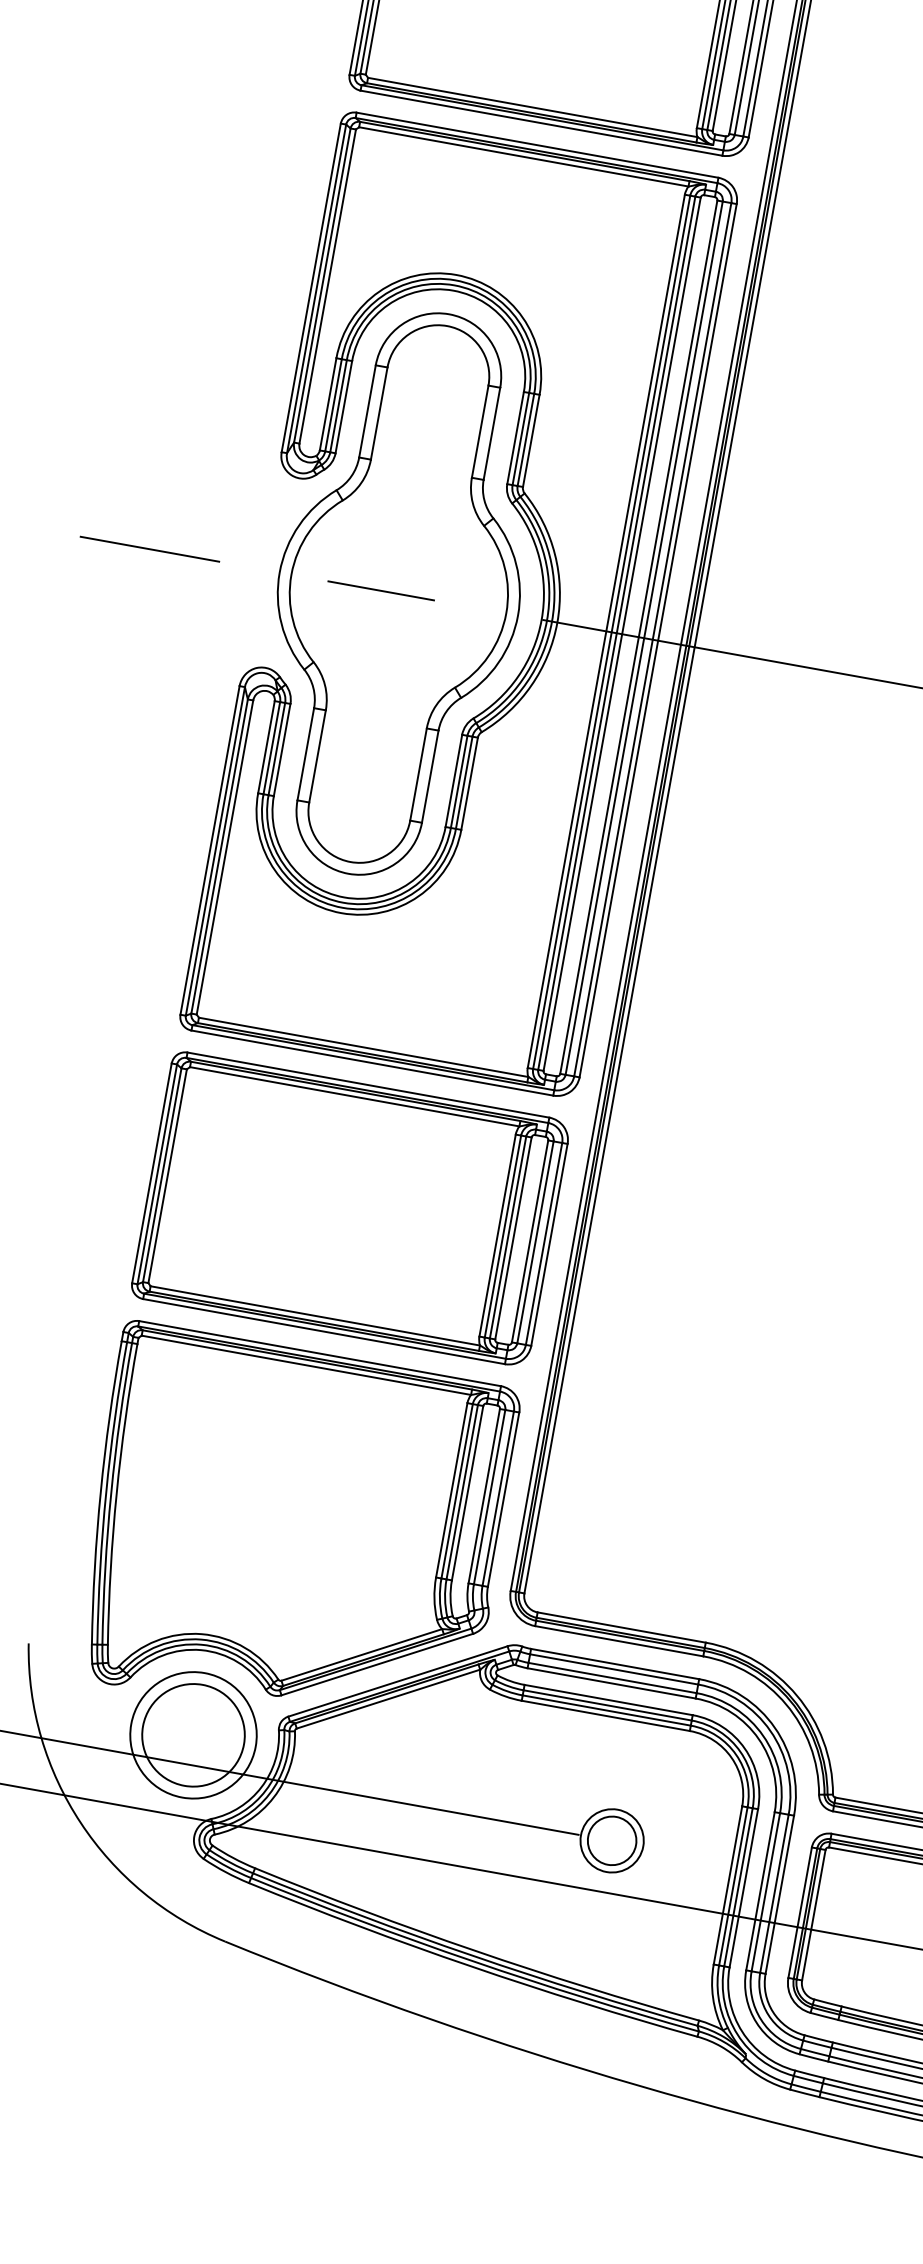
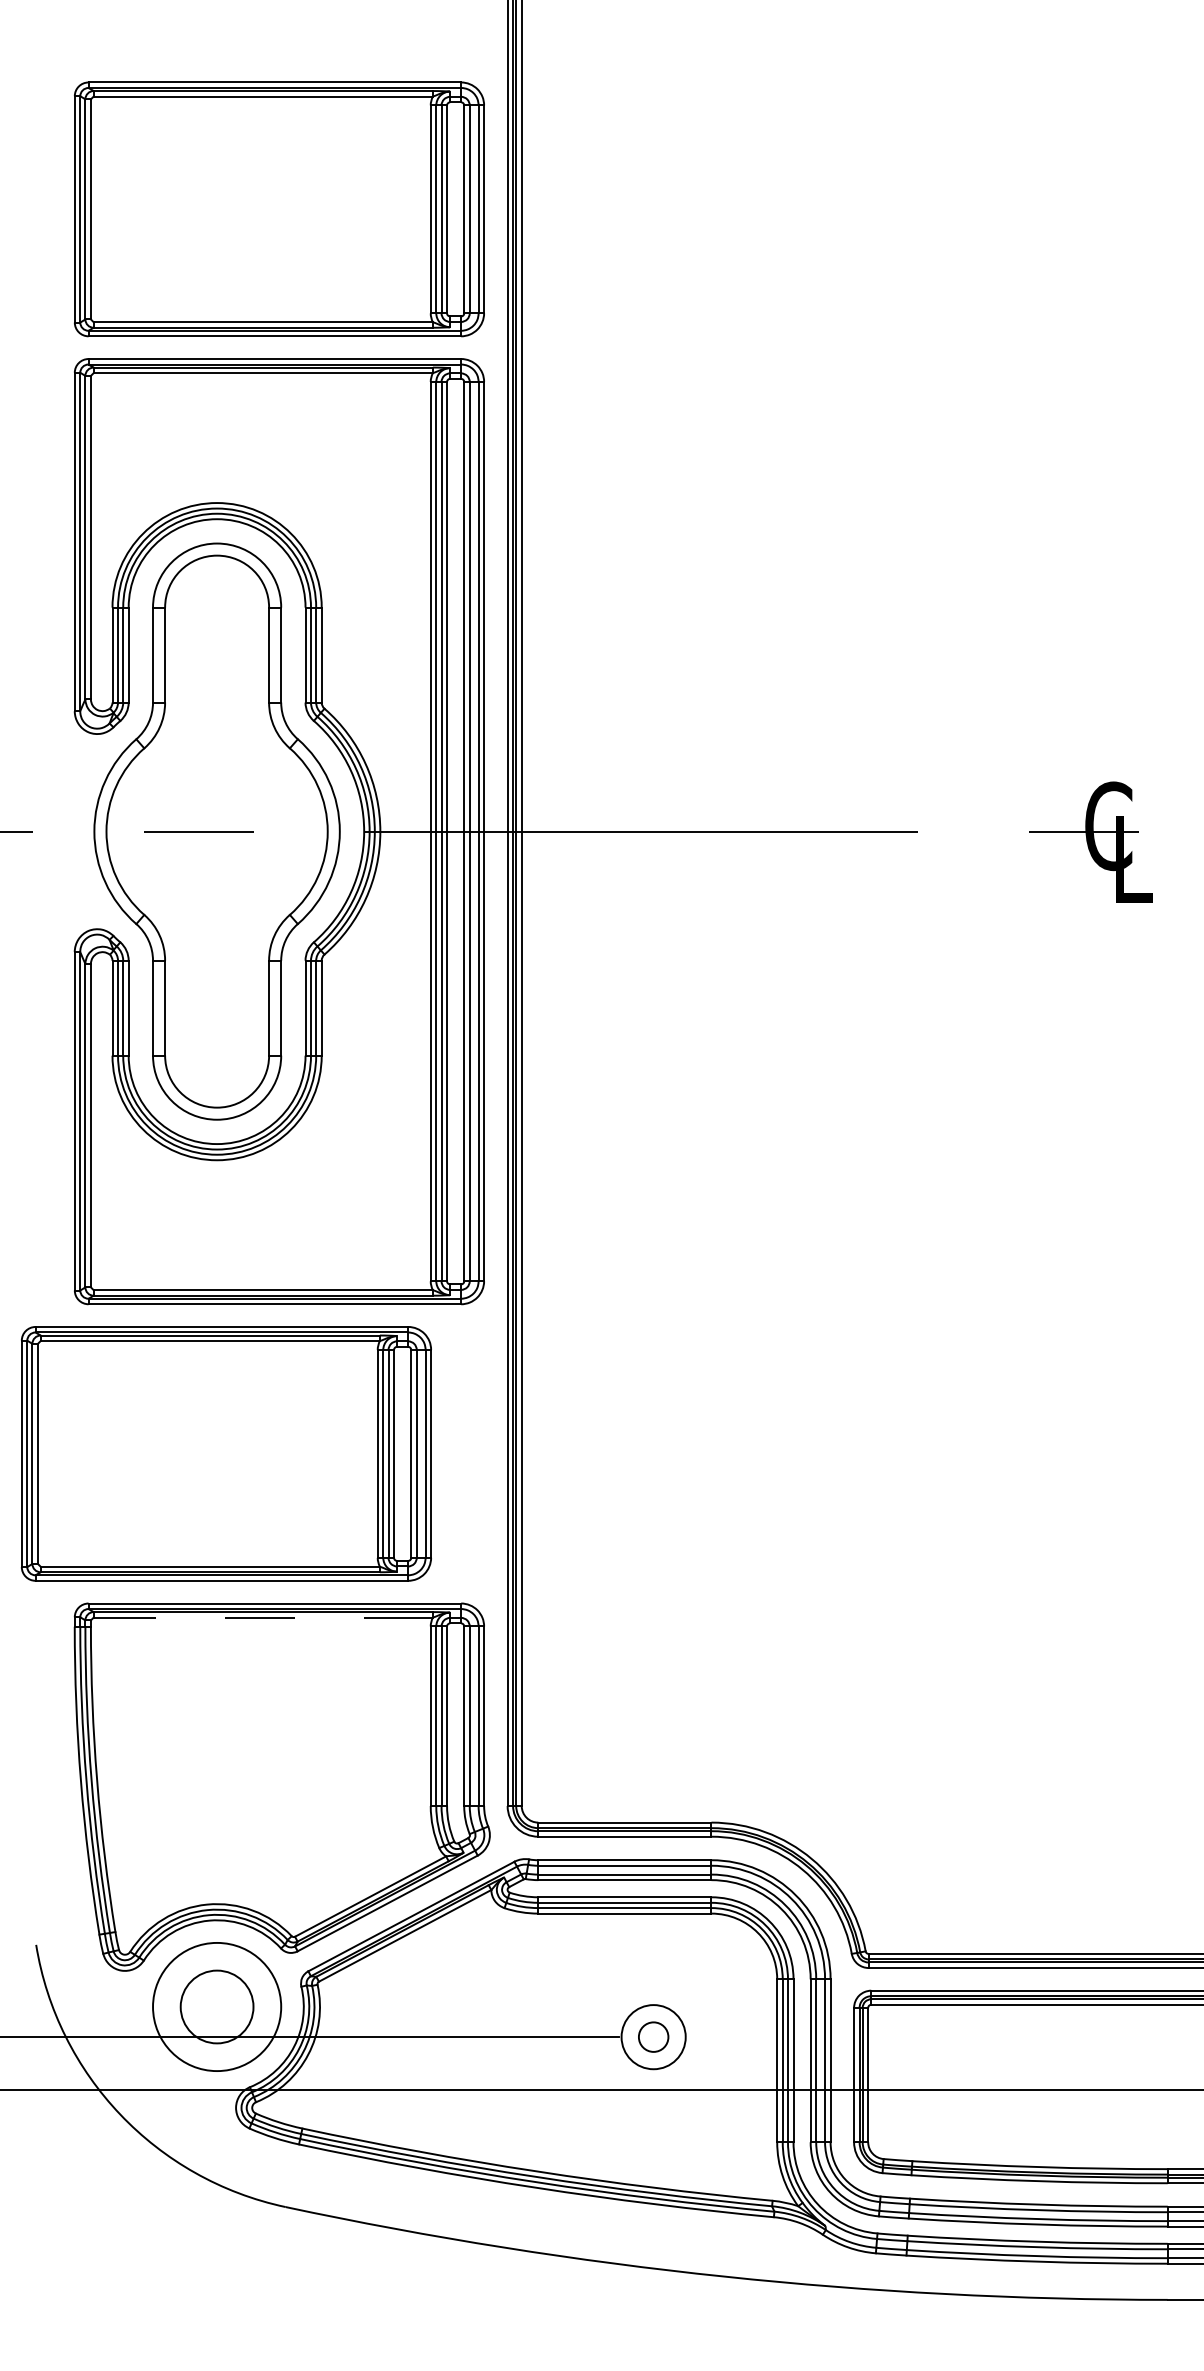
part: (350, 1208) -> (226, 1453), moved
line: (306, 1365) -> (263, 1617), solid -> dashed
circle: (193, 1735) -> (217, 2007), size x0.7
circle: (612, 1840) -> (653, 2036), size x0.6

